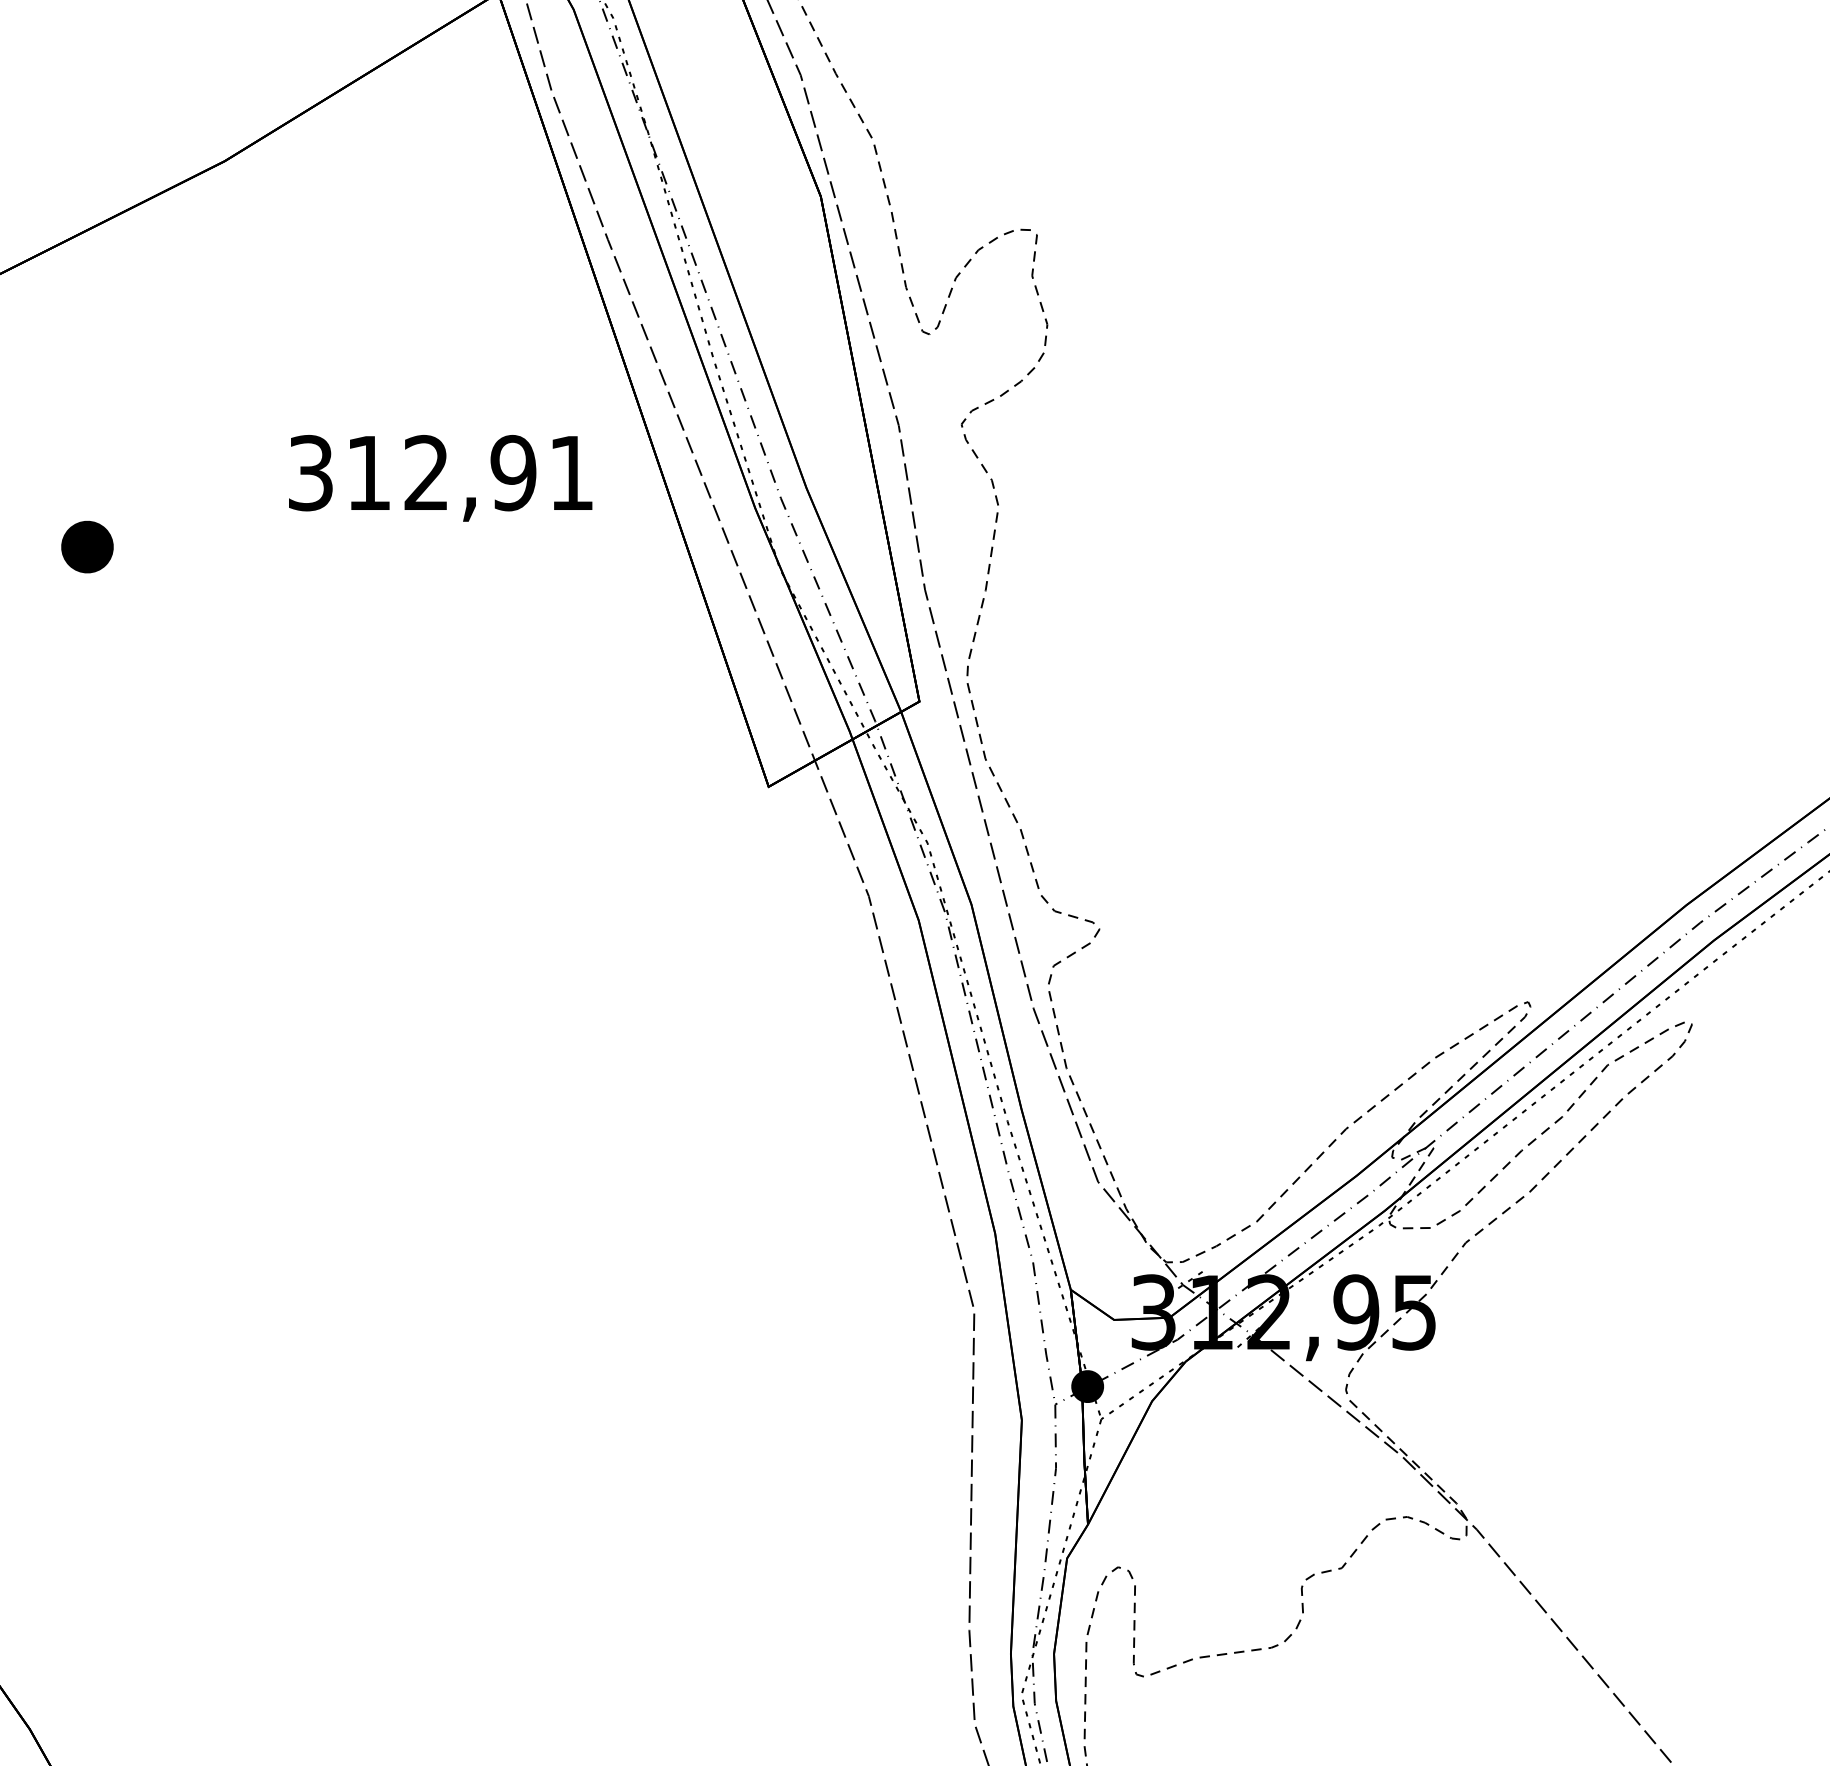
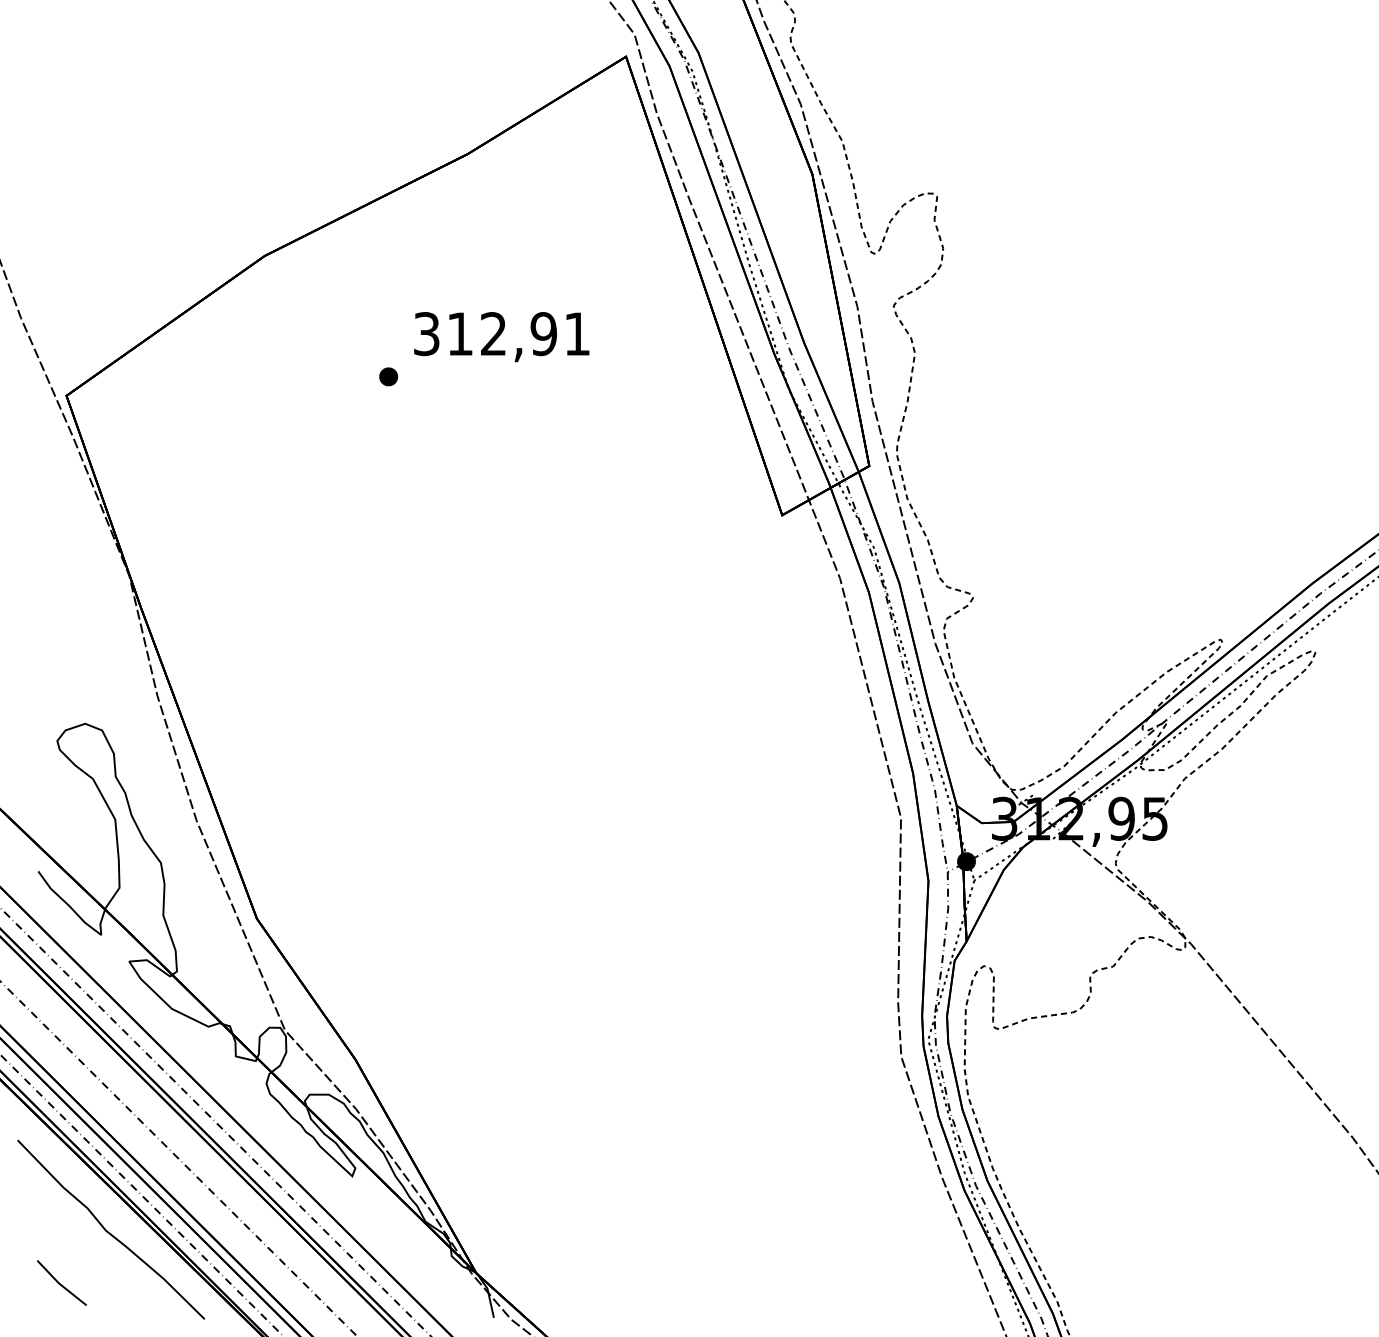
text: (440, 479) -> (501, 337), moved
part: (87, 546) -> (388, 376), size x0.62

